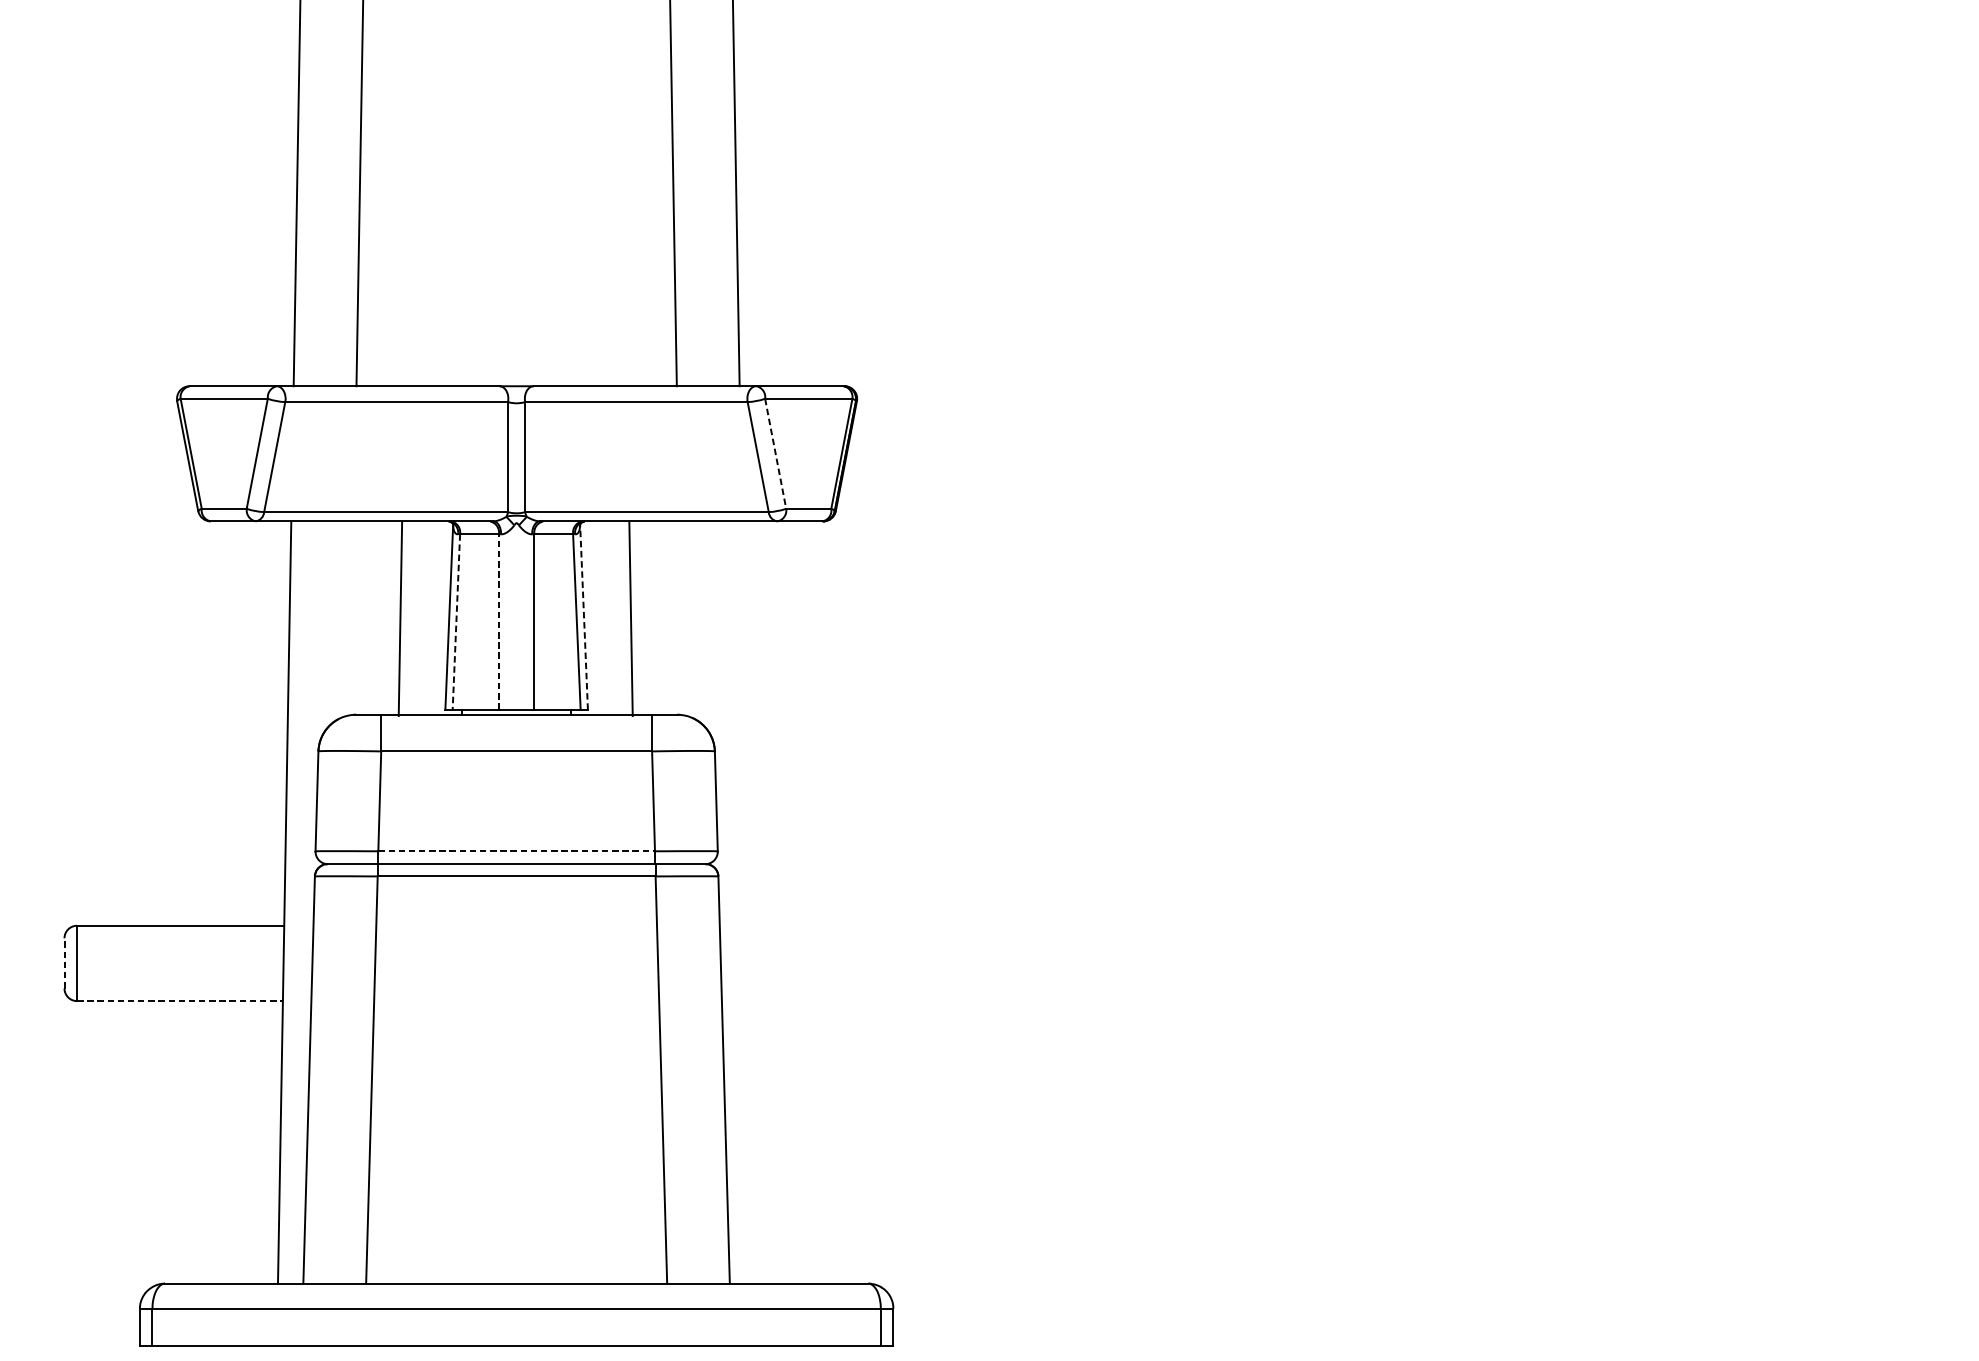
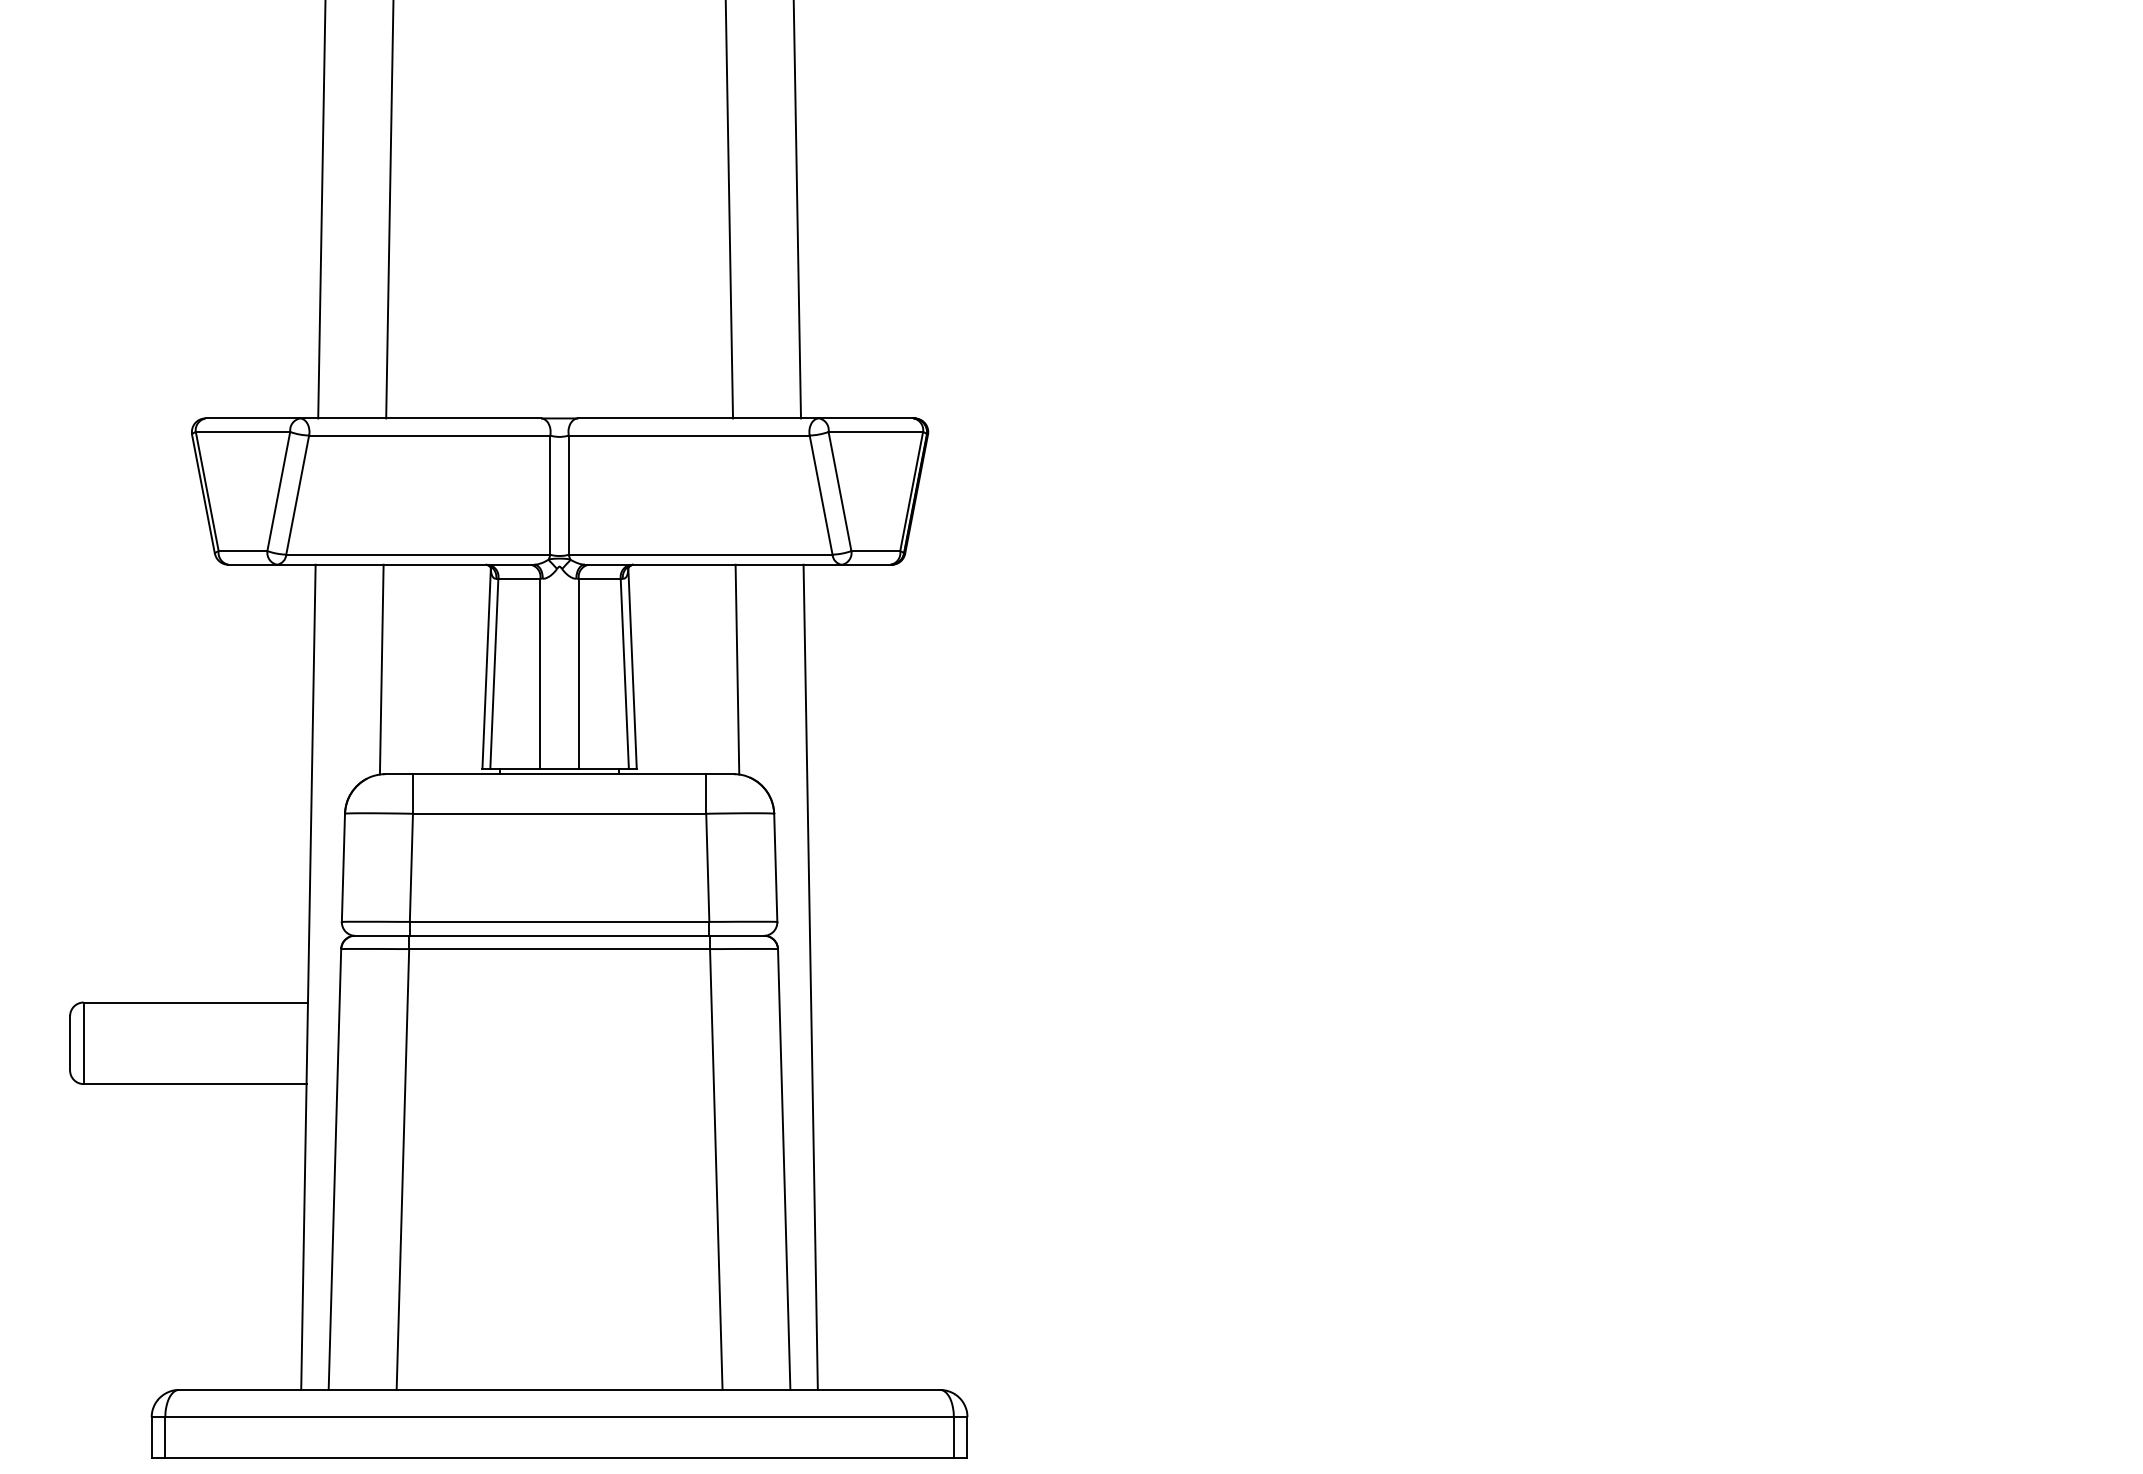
line: (776, 453) -> (840, 491), dashed -> solid
line: (583, 616) -> (632, 667), dashed -> solid
line: (400, 619) -> (381, 669), moved
line: (631, 619) -> (737, 669), moved
line: (499, 621) -> (540, 673), dashed -> solid
line: (456, 622) -> (494, 674), dashed -> solid
line: (516, 850) -> (559, 921), dashed -> solid
line: (748, 901) -> (810, 976), added
line: (64, 962) -> (70, 1042), dashed -> solid
line: (180, 1001) -> (195, 1084), dashed -> solid

